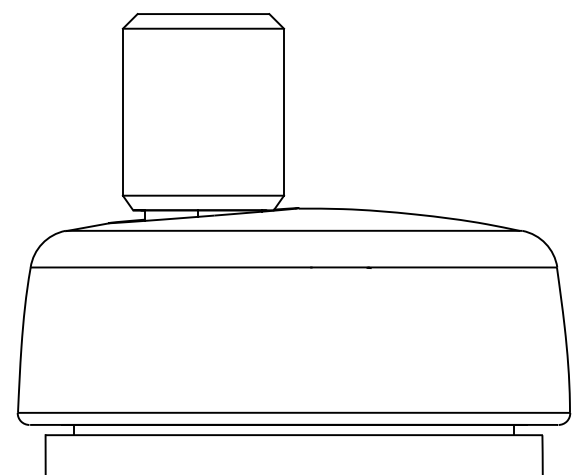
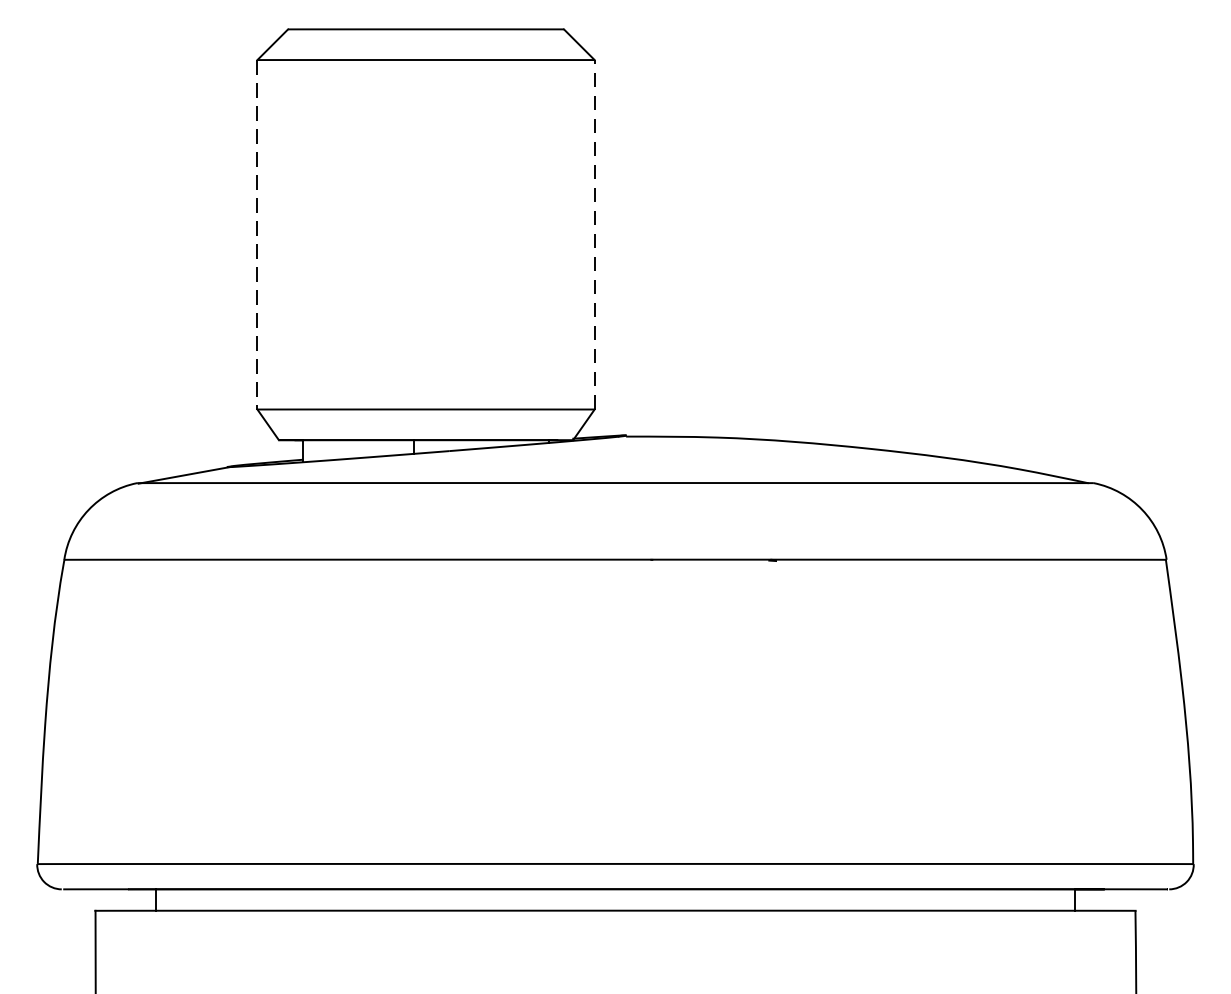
line: (284, 111) -> (595, 233), solid -> dashed
line: (122, 112) -> (256, 235), solid -> dashed

